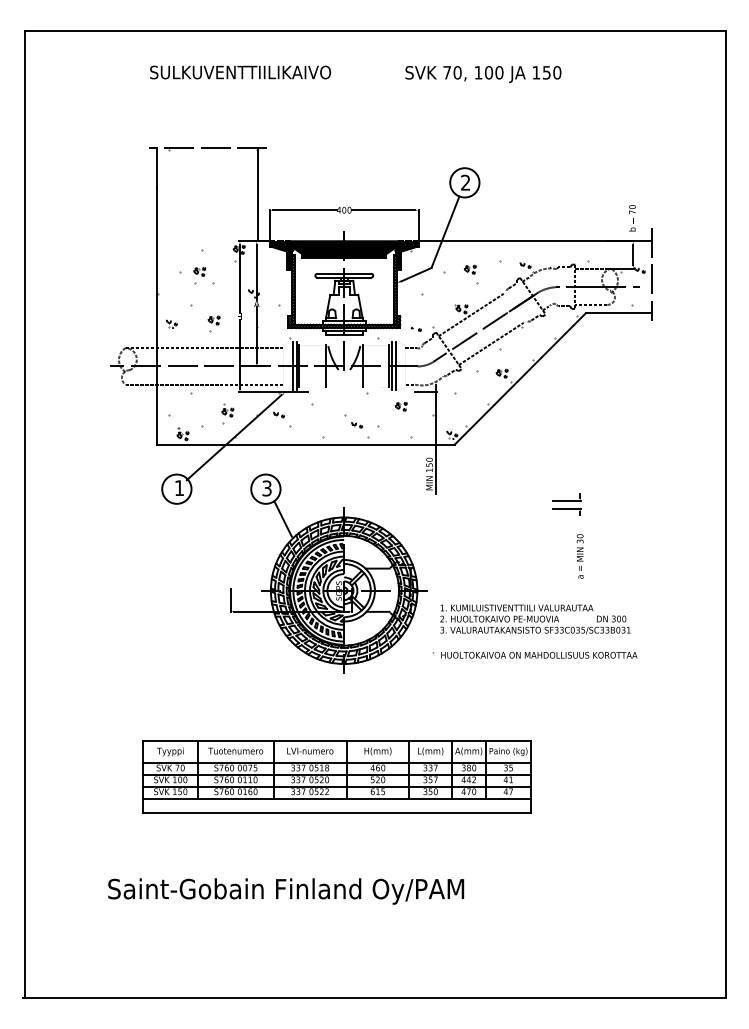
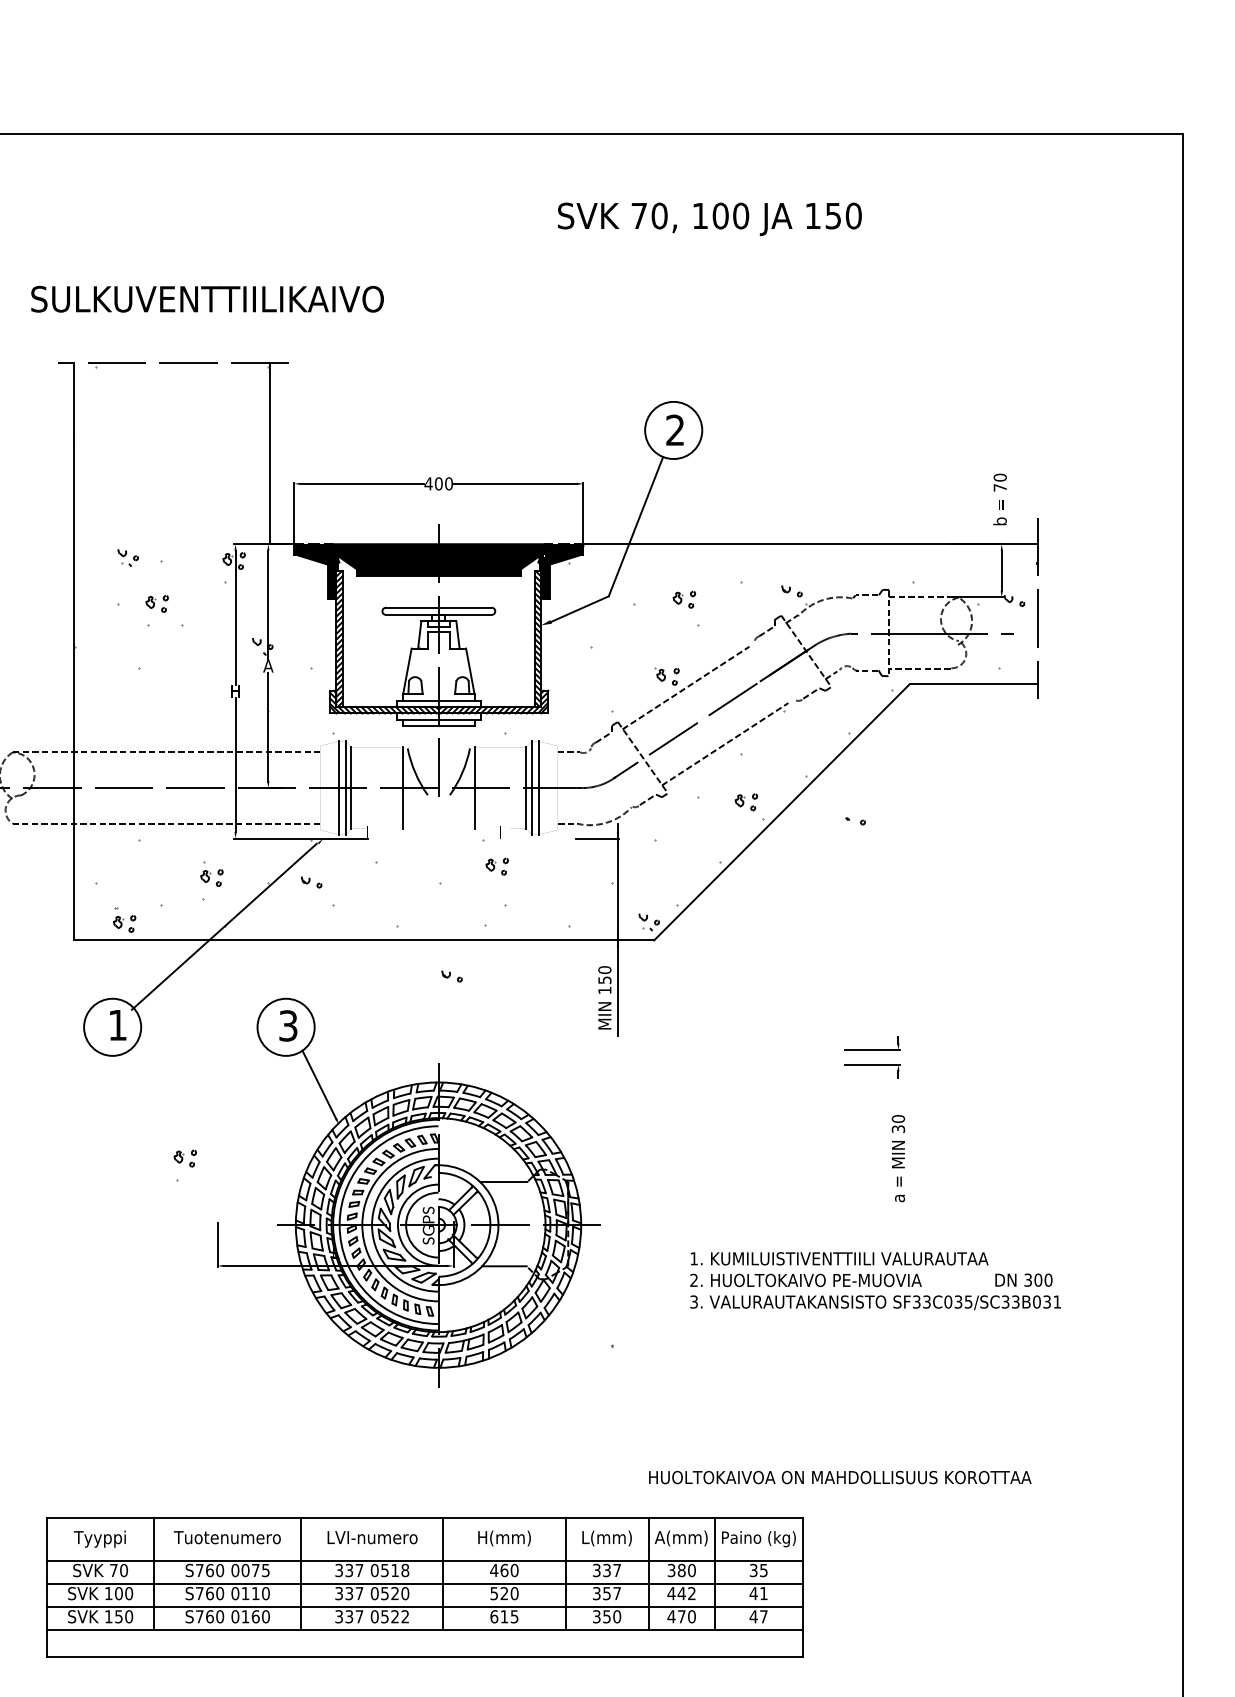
text: (240, 72) -> (207, 299), moved
part: (171, 323) -> (127, 556), moved
part: (213, 323) -> (184, 1164), moved
part: (415, 329) -> (854, 821), moved
part: (400, 406) -> (495, 866), moved
part: (356, 425) -> (450, 977), moved
text: (535, 619) -> (875, 1281), moved
text: (539, 654) -> (840, 1476), moved

